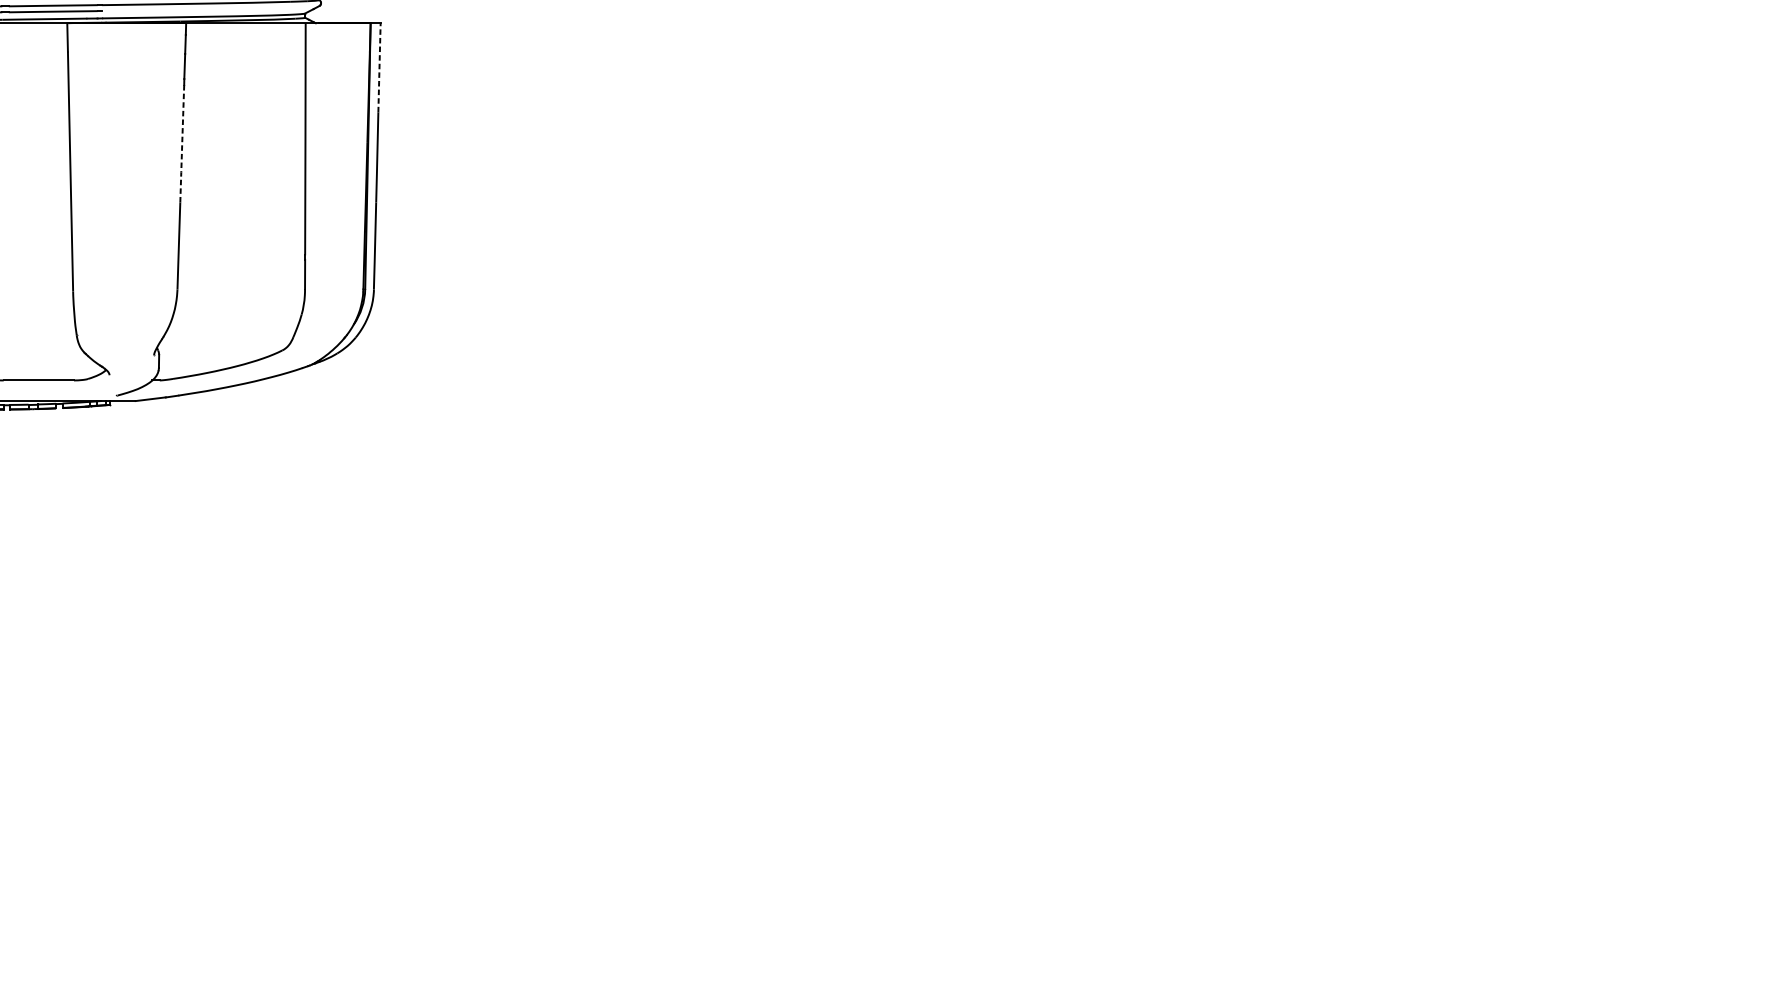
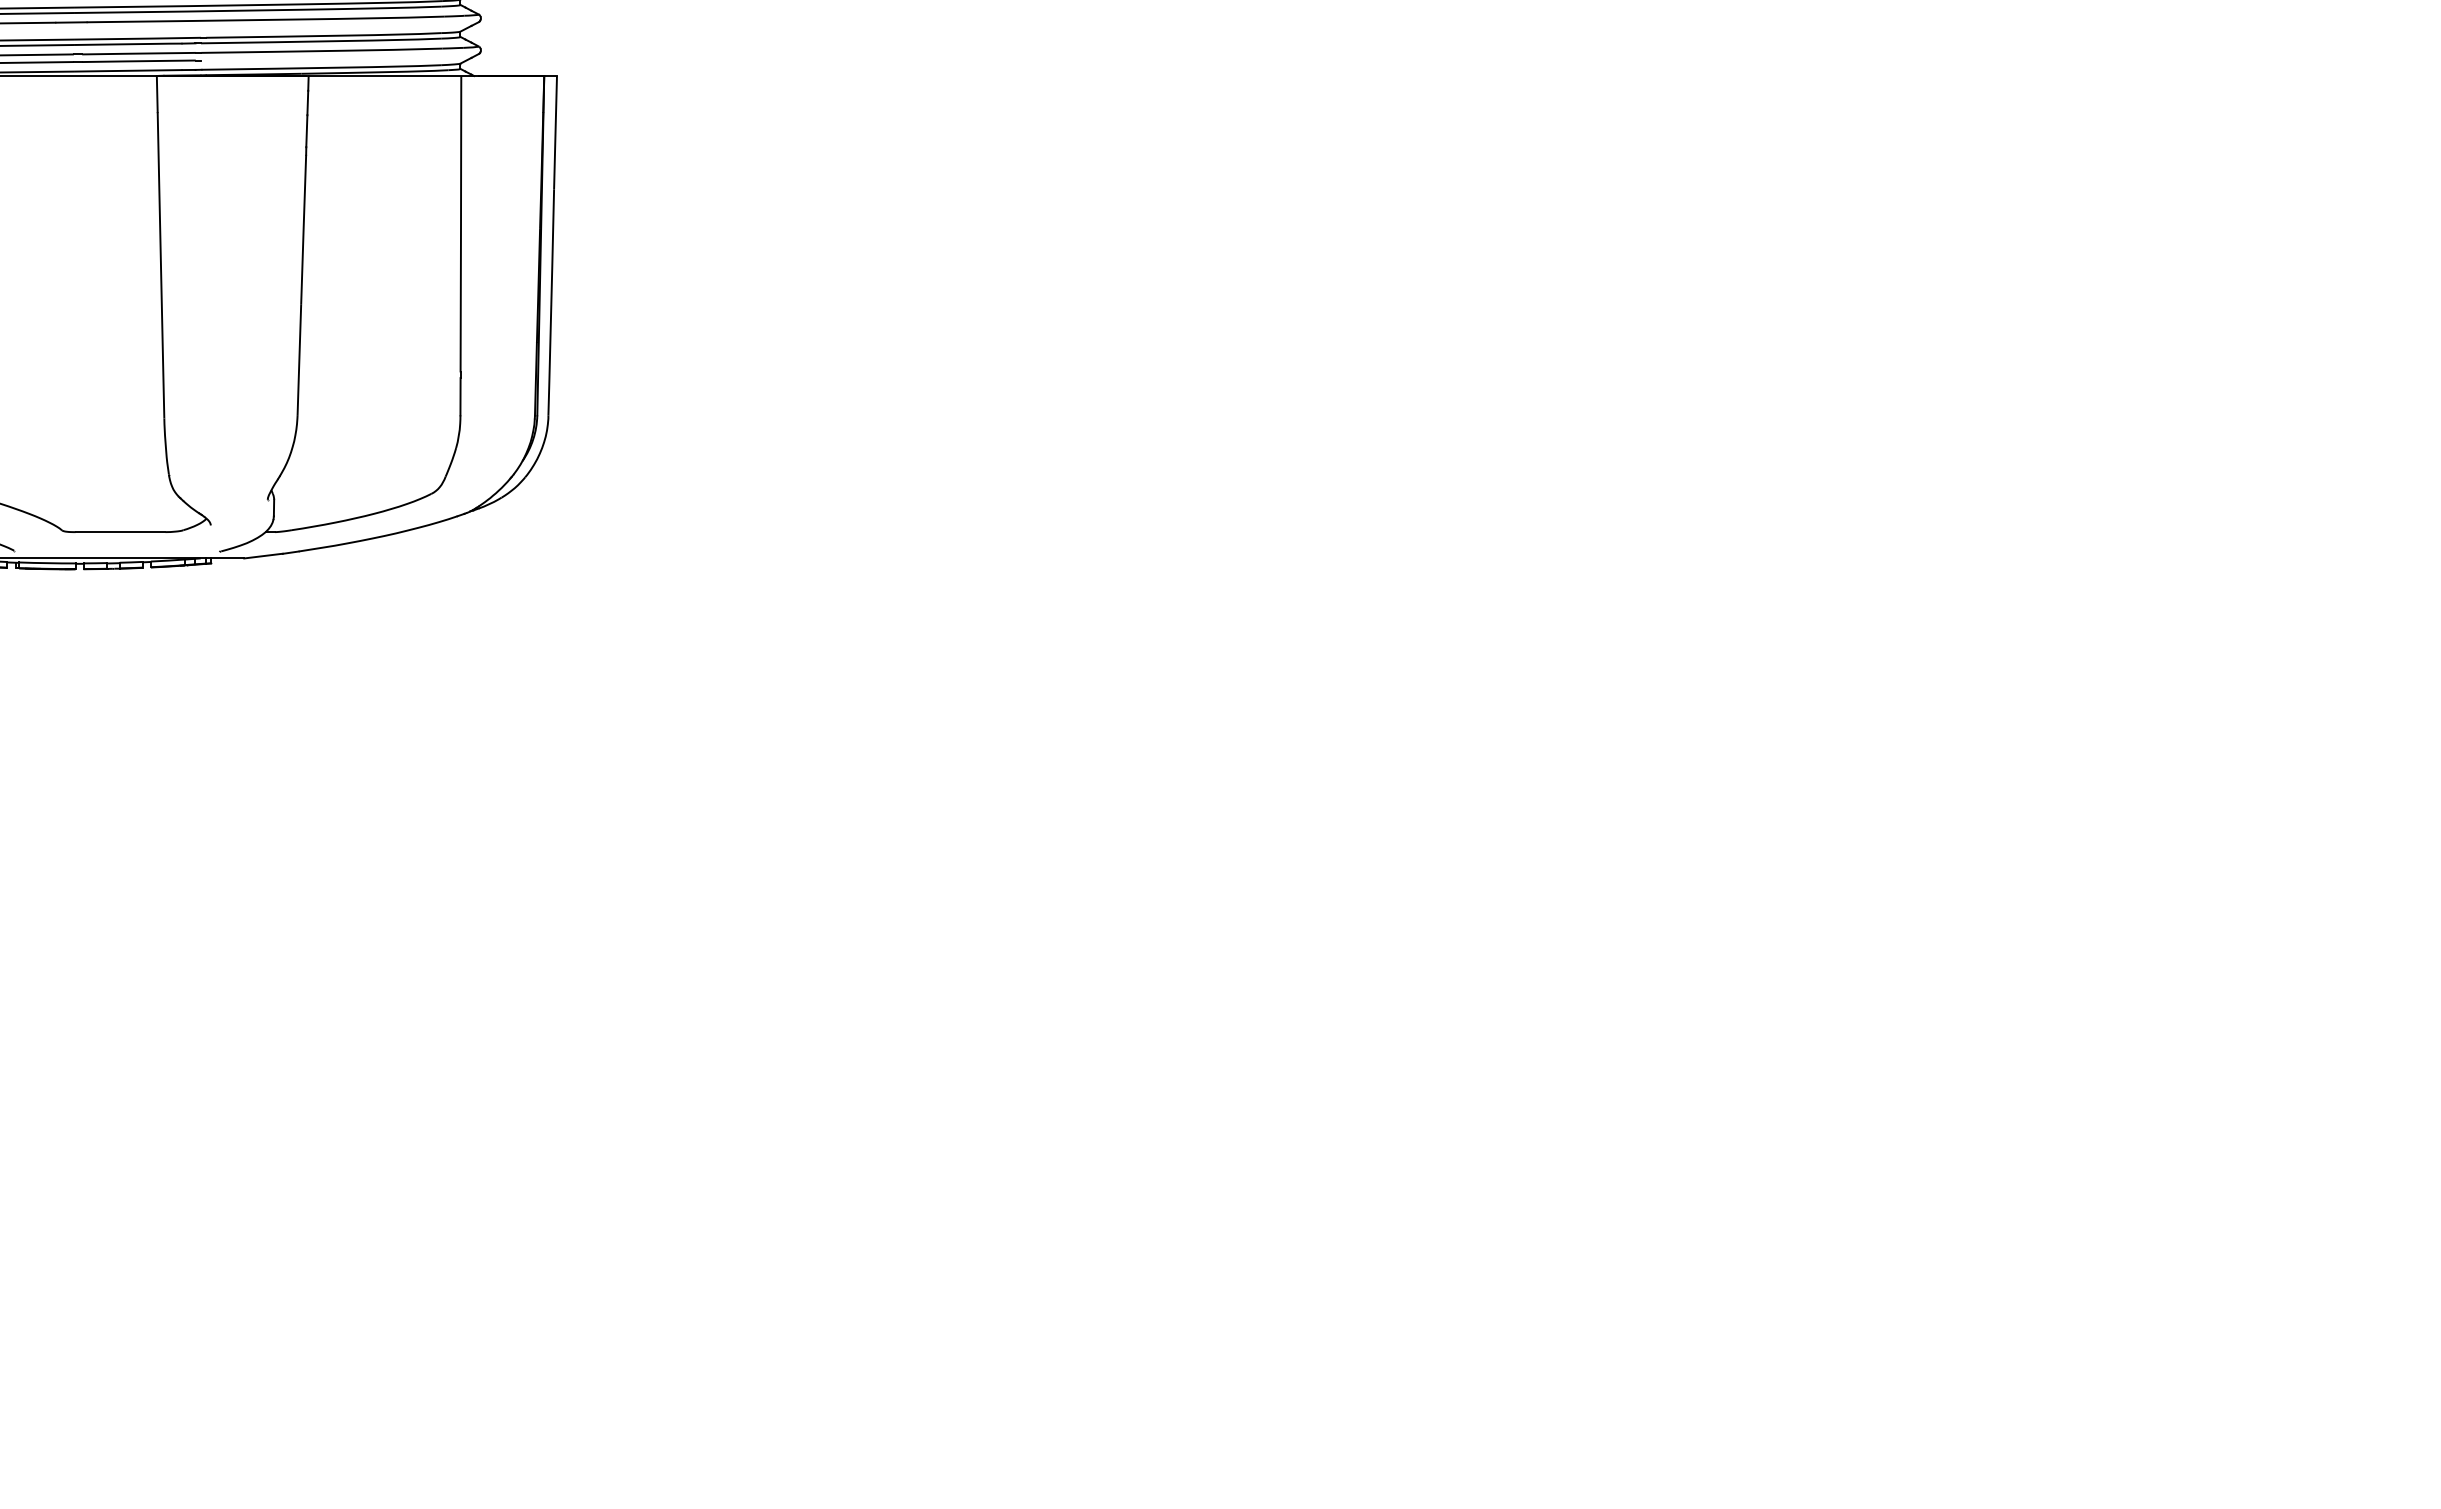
line: (379, 68) -> (555, 133), dashed -> solid
line: (182, 144) -> (303, 230), dashed -> solid

